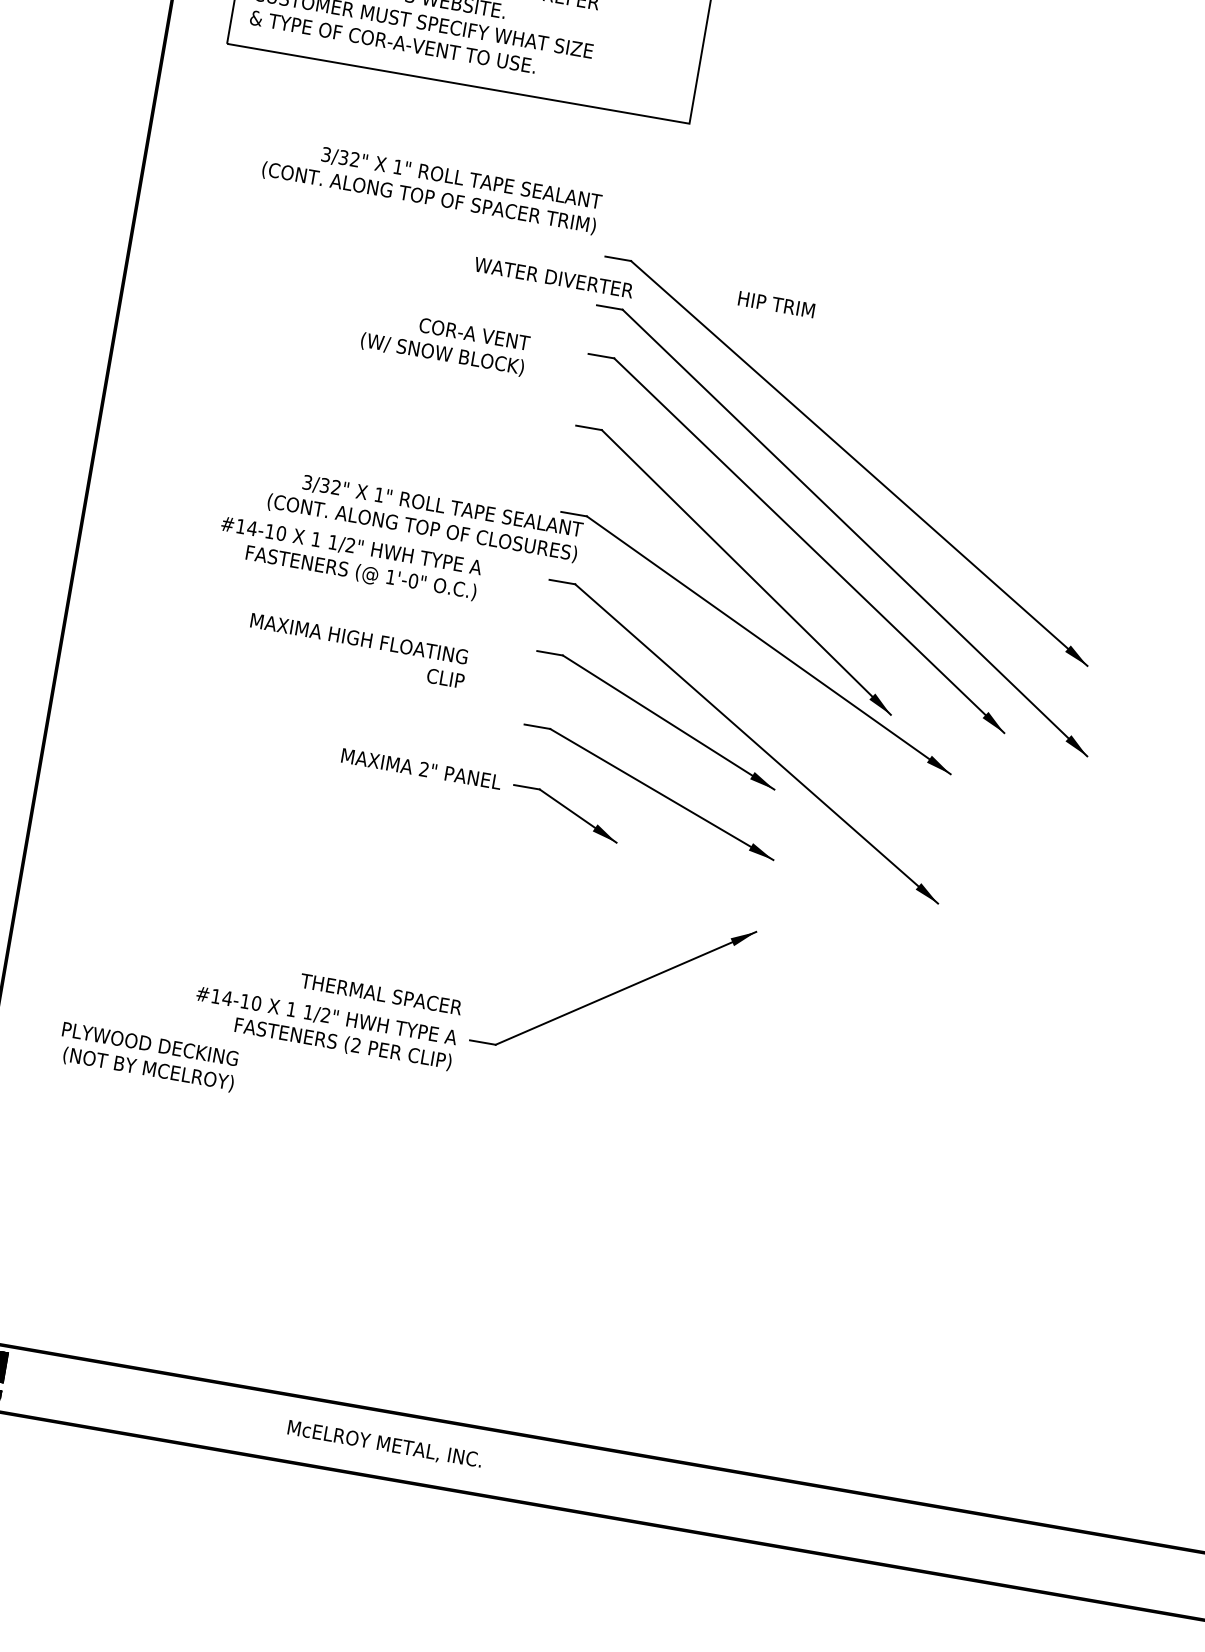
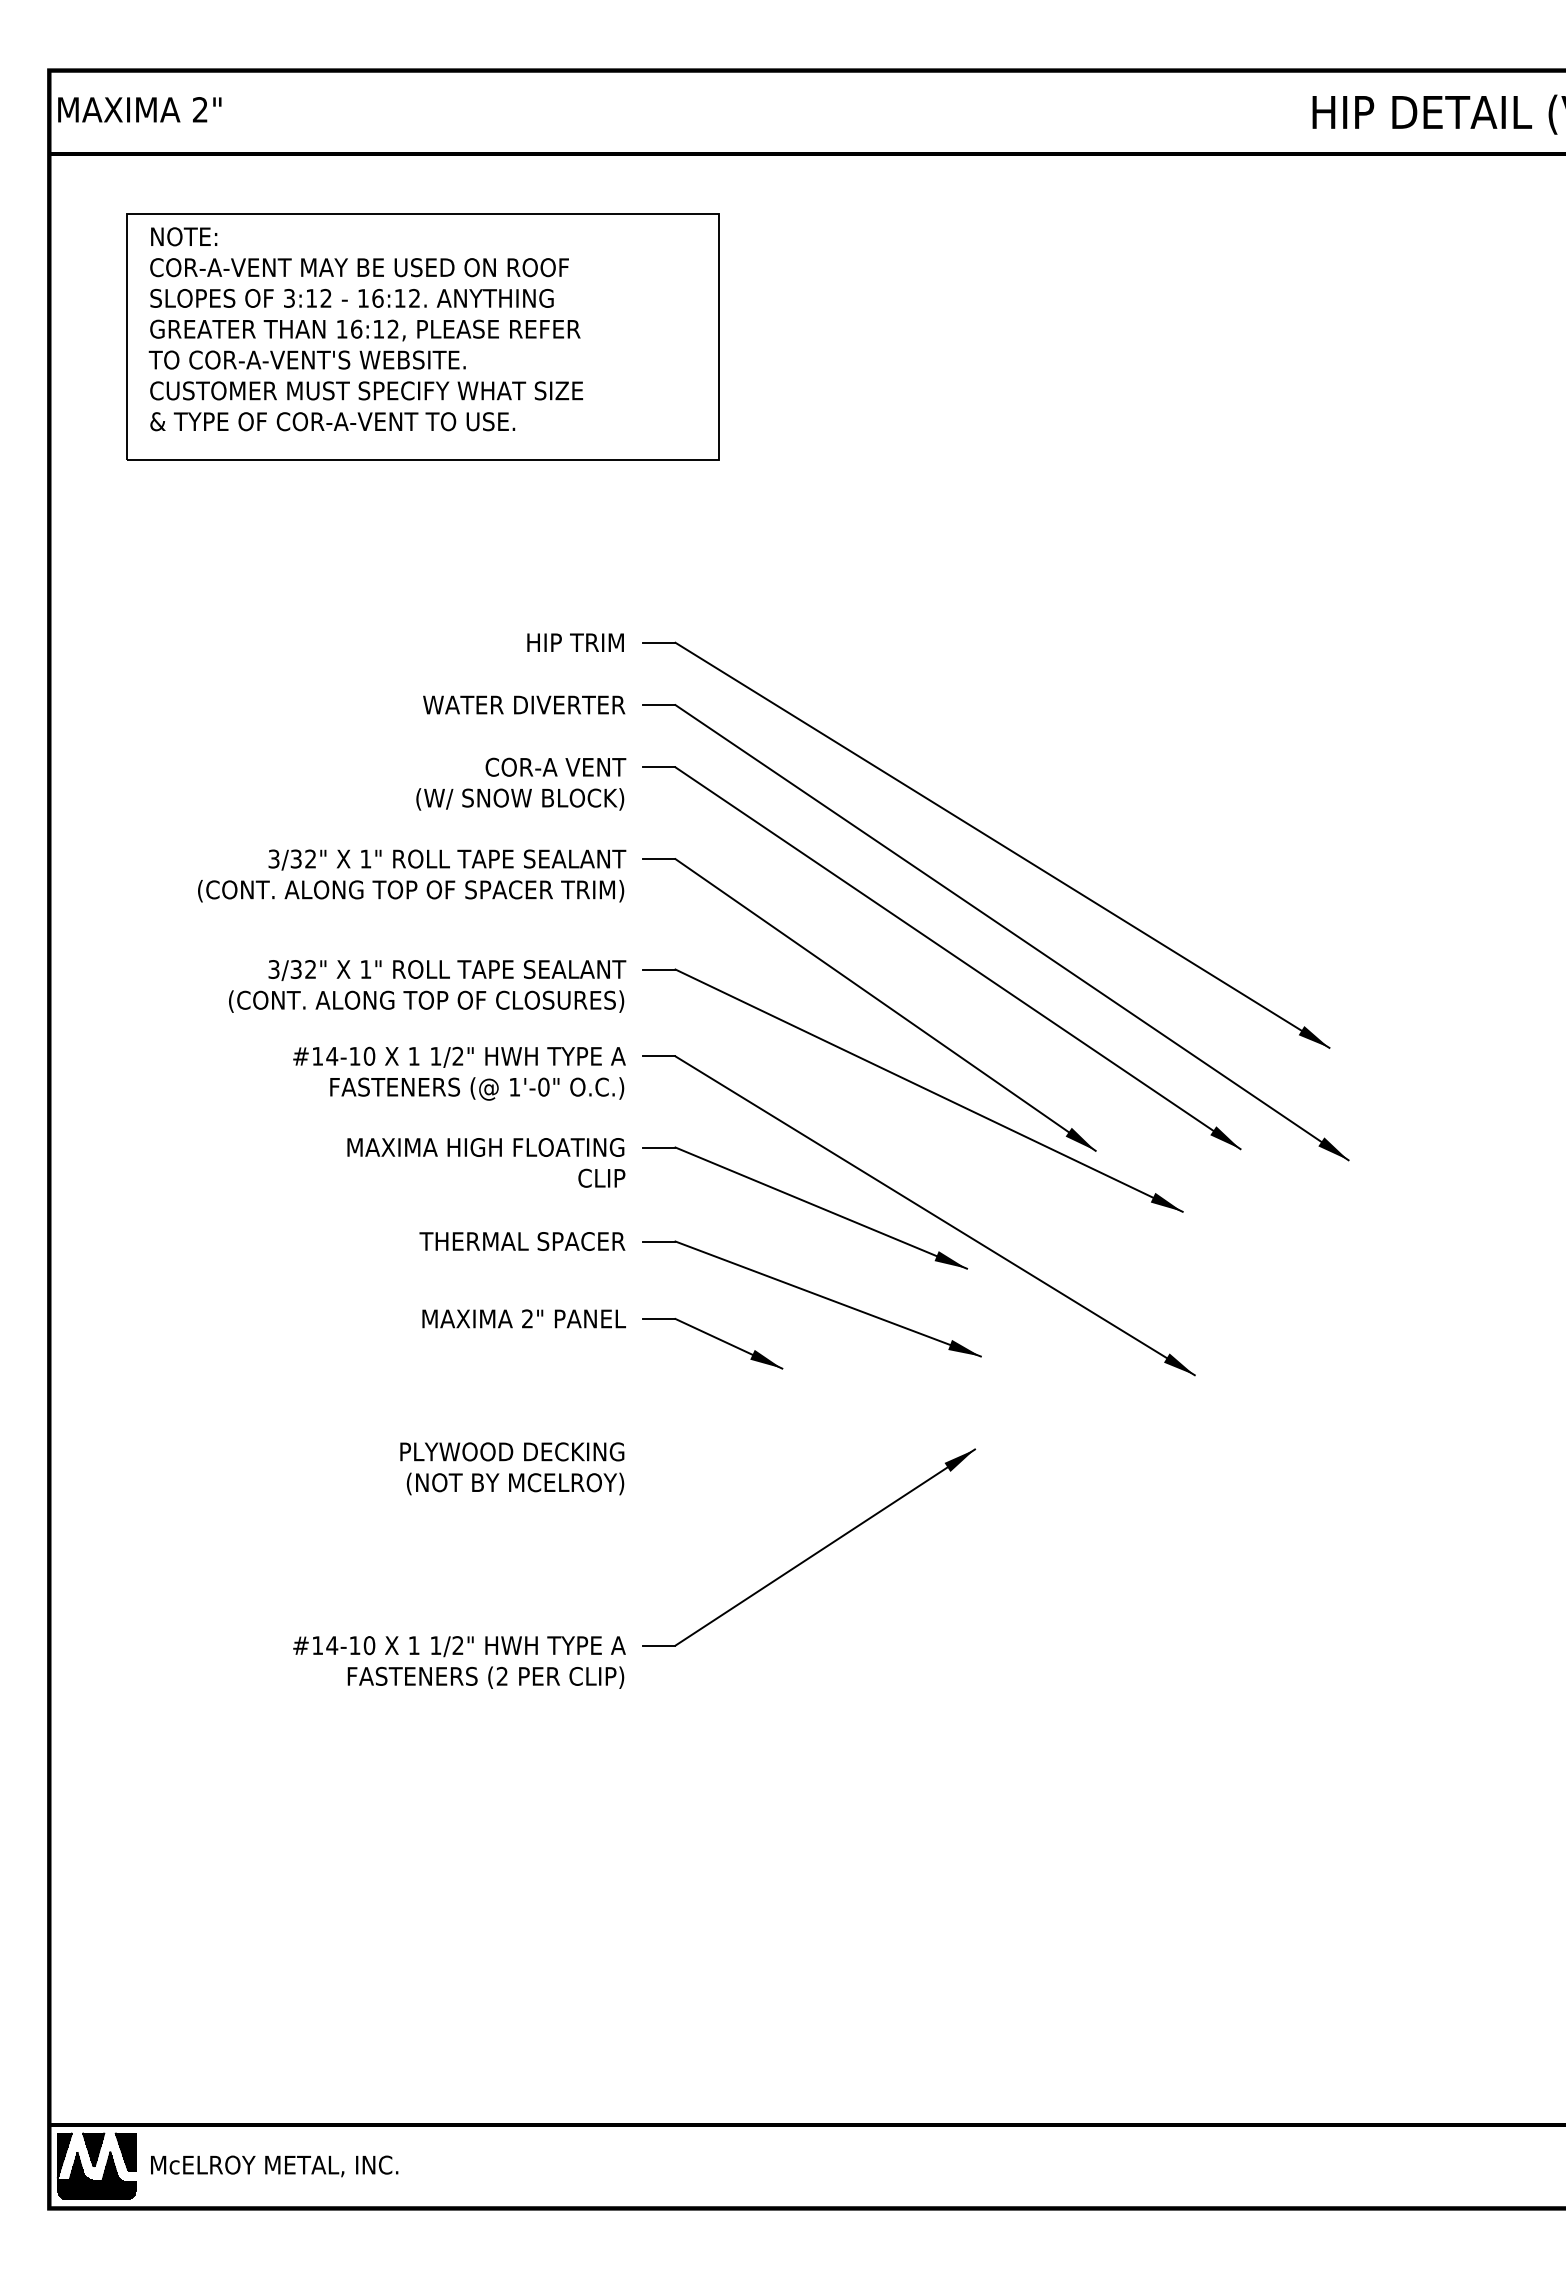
text: (432, 186) -> (412, 875), moved
text: (554, 277) -> (524, 704), moved
text: (776, 304) -> (575, 642), moved
text: (445, 342) -> (521, 783), moved
text: (425, 516) -> (427, 986), moved
text: (349, 559) -> (459, 1073), moved
text: (357, 650) -> (486, 1162), moved
text: (381, 994) -> (522, 1241), moved
text: (148, 1057) -> (512, 1468), moved
text: (384, 1444) -> (274, 2166), moved

